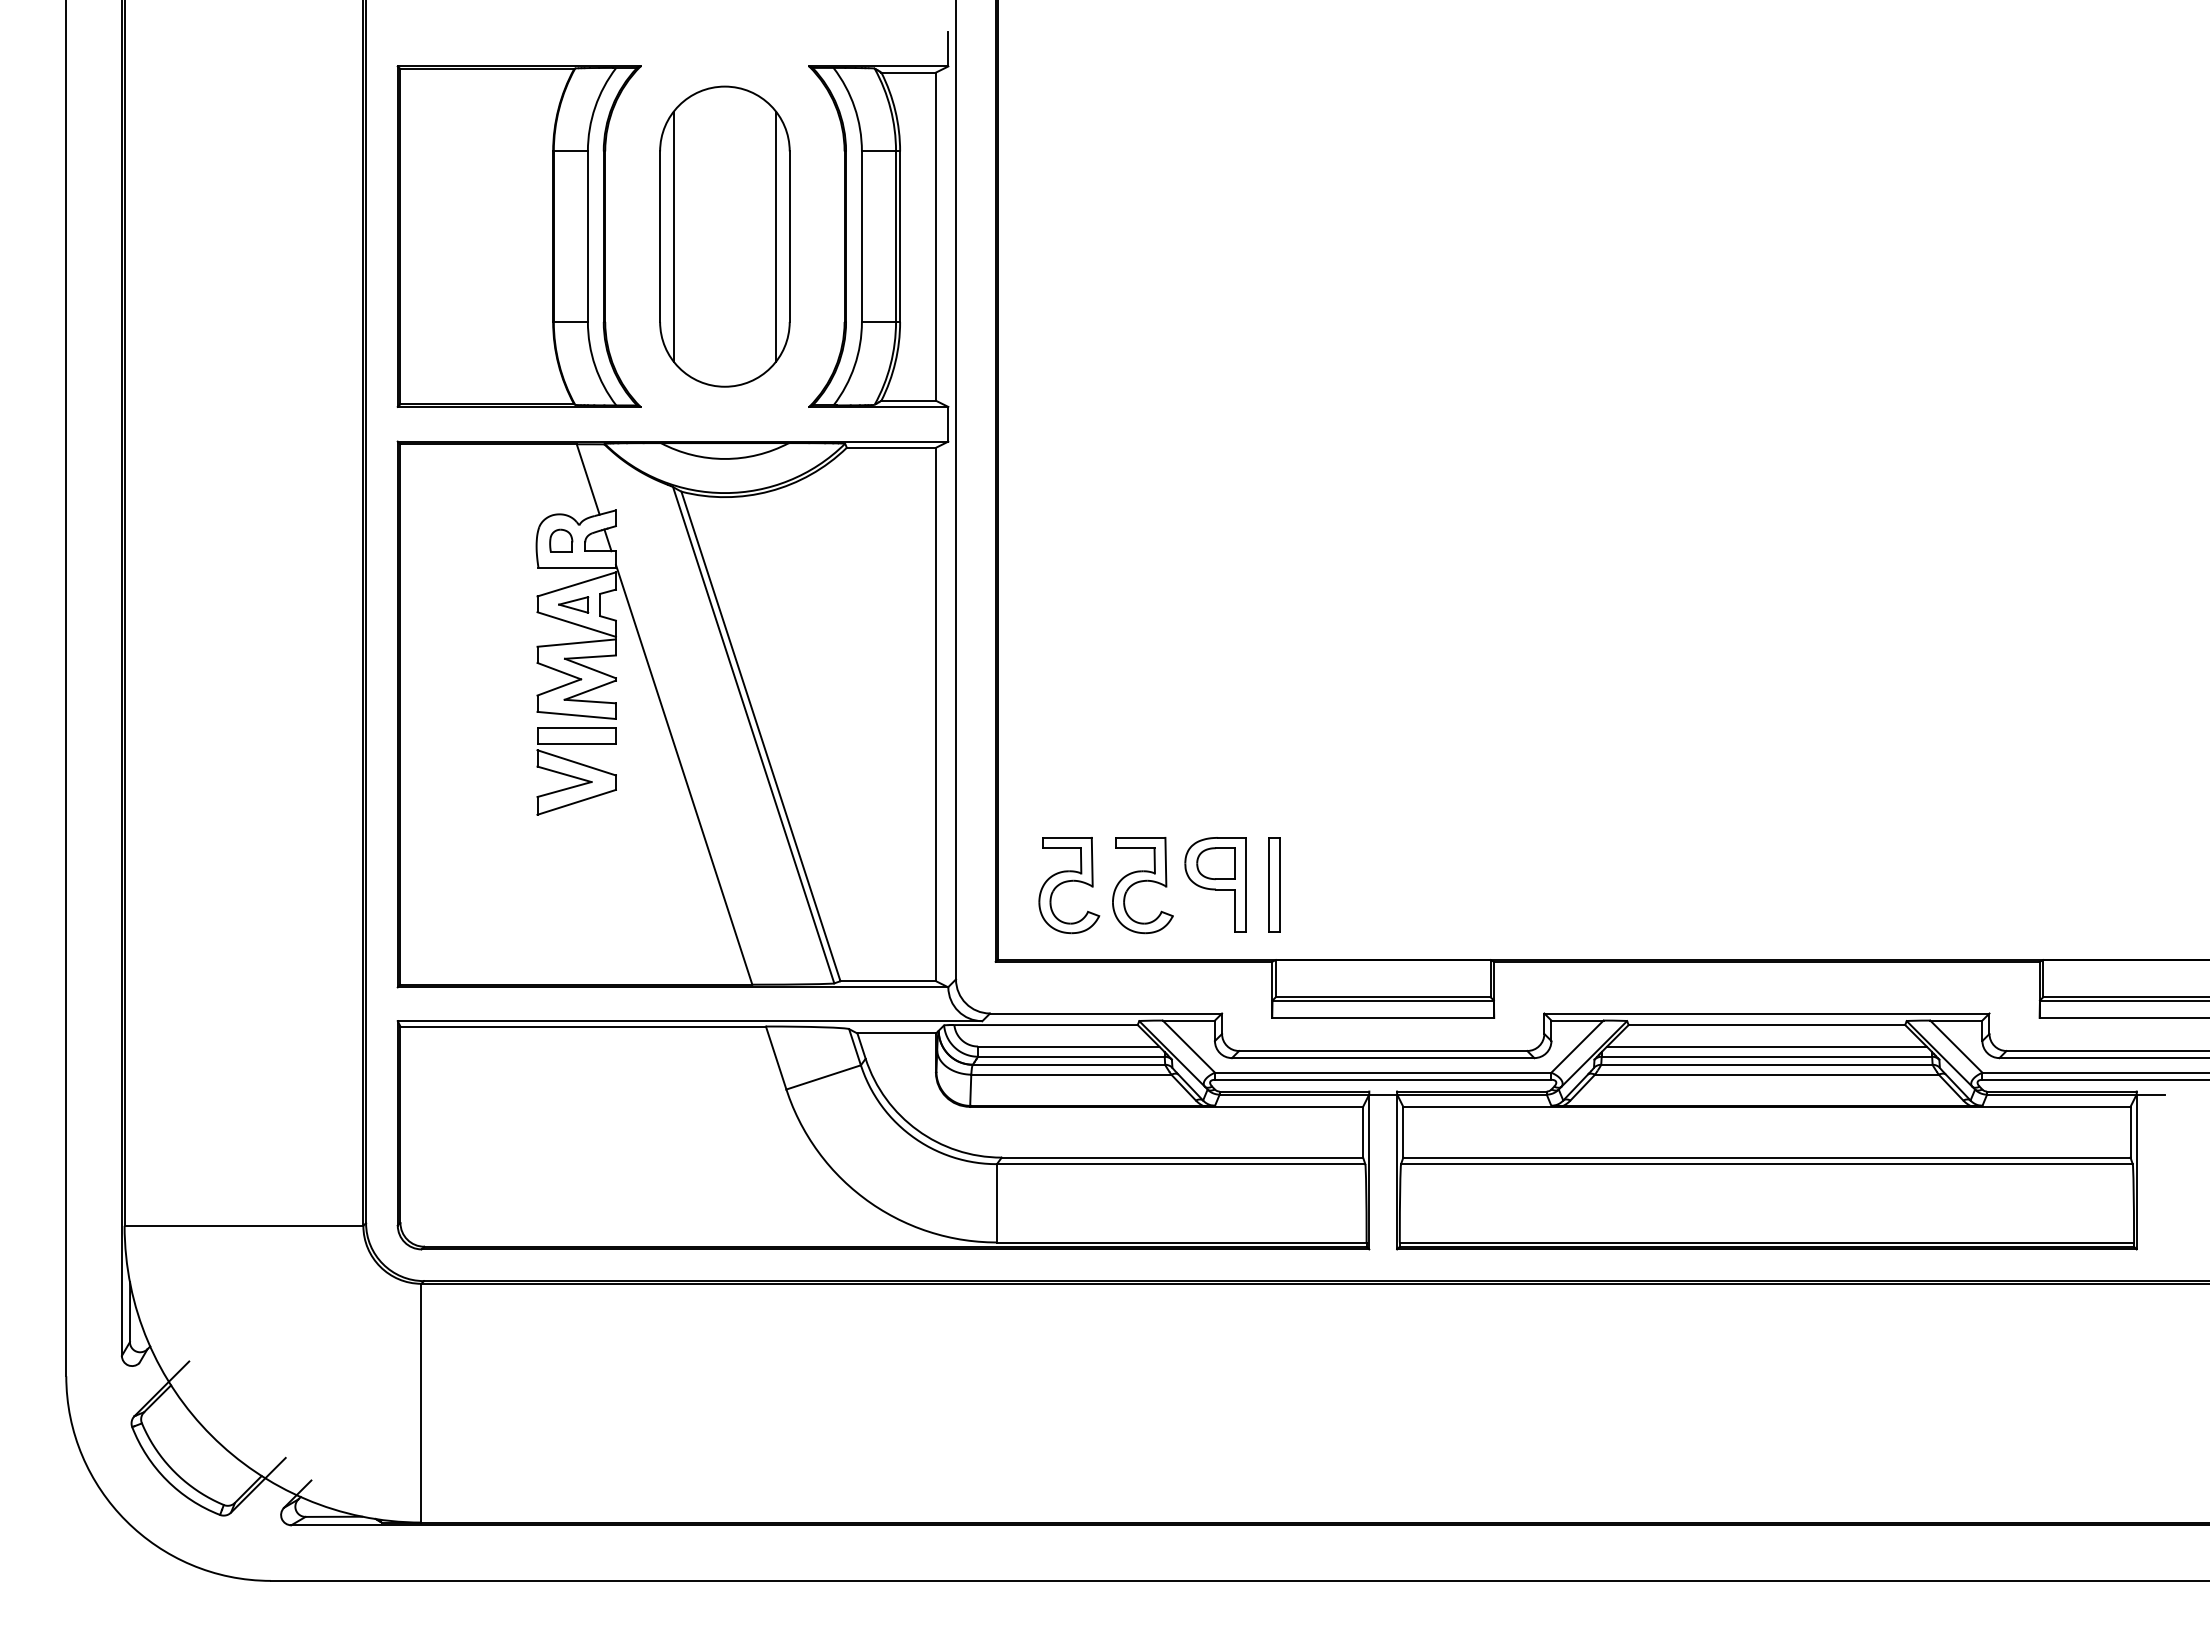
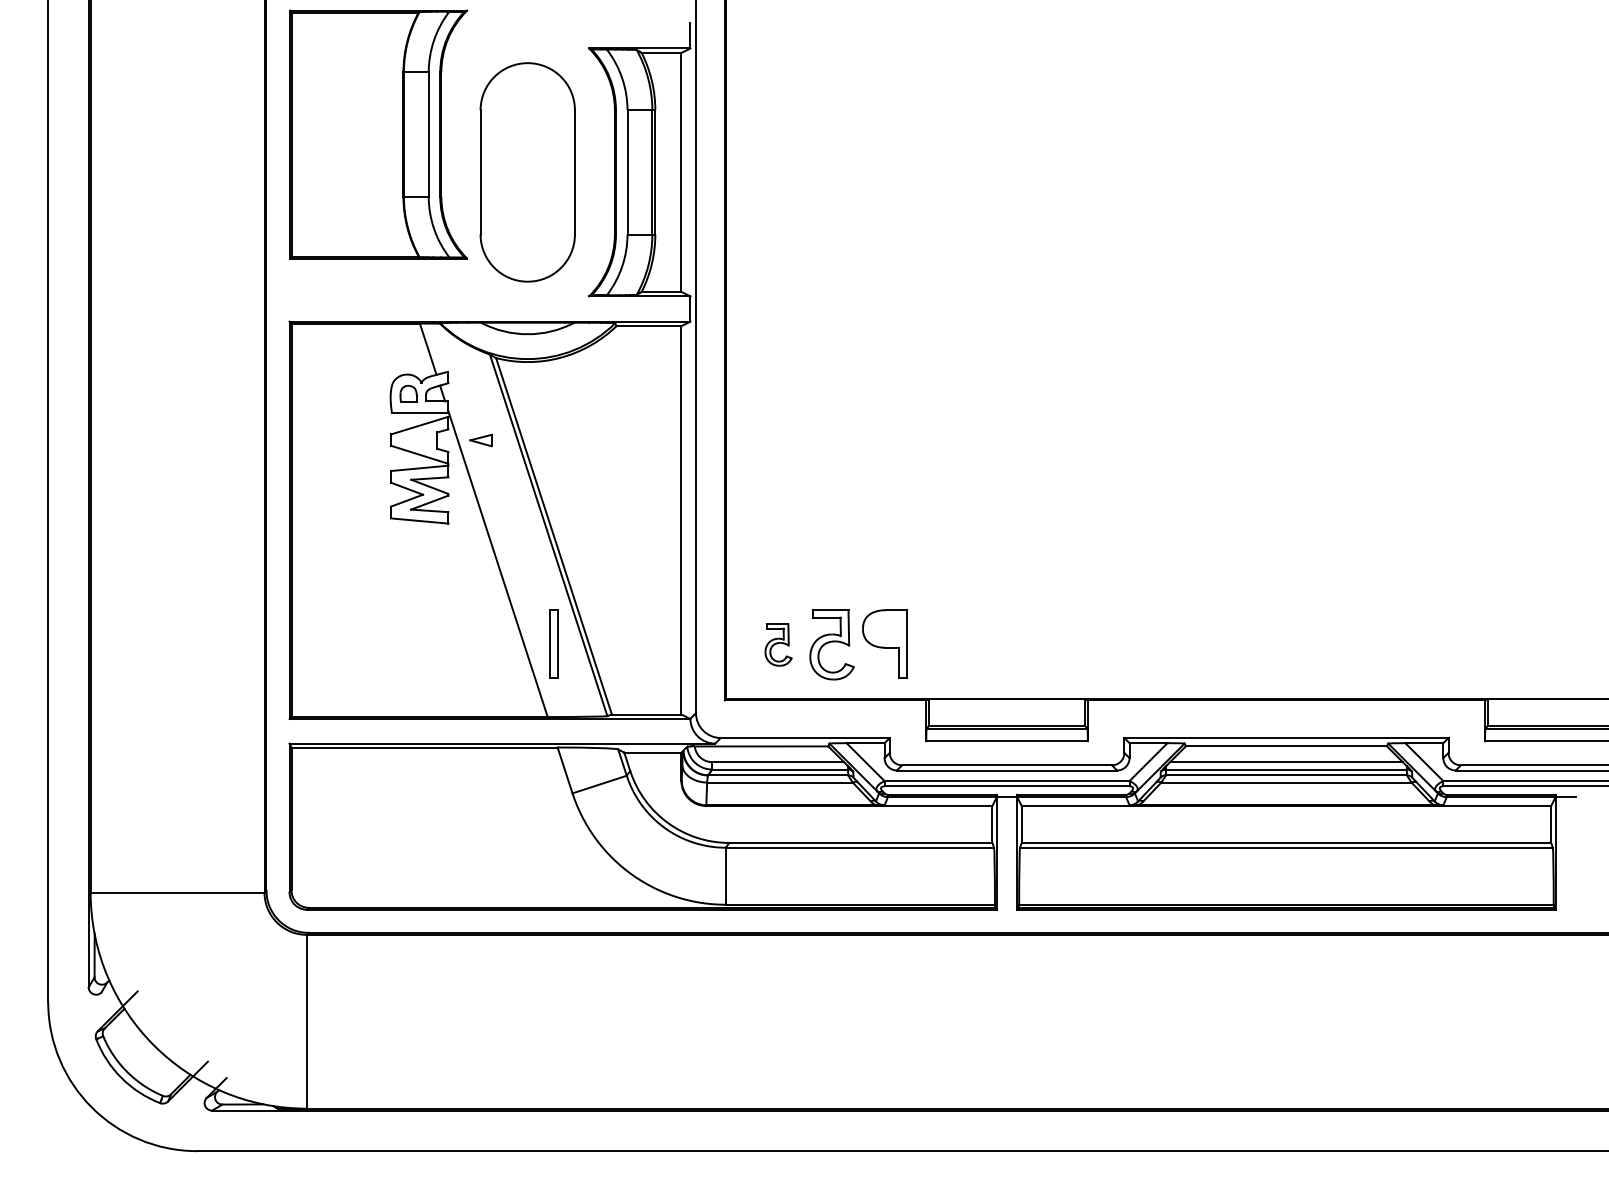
part: (518, 236) -> (378, 134), moved
line: (673, 236) -> (490, 172), removed
line: (776, 236) -> (565, 172), removed
part: (573, 604) -> (480, 440), moved
part: (576, 771) -> (419, 561), removed
part: (1215, 863) -> (884, 628), removed
part: (1274, 884) -> (553, 644), moved
part: (1069, 885) -> (778, 644), size x0.6

